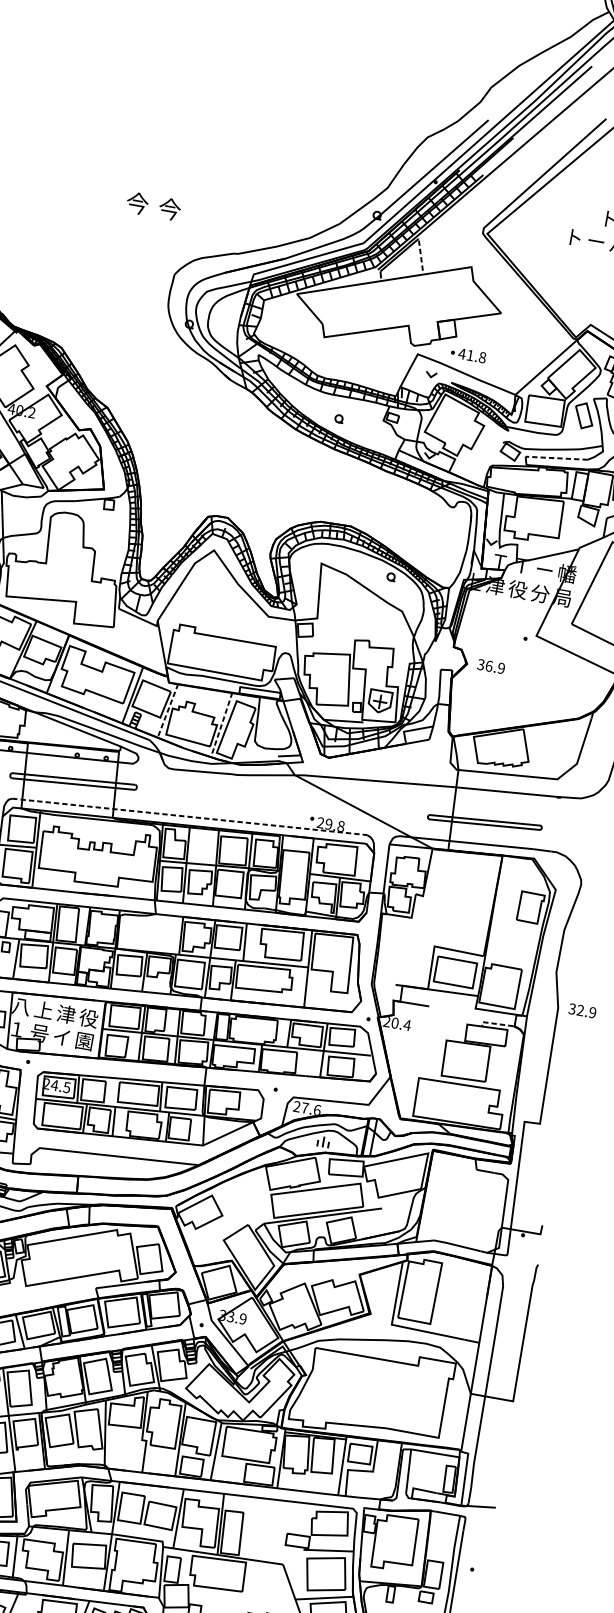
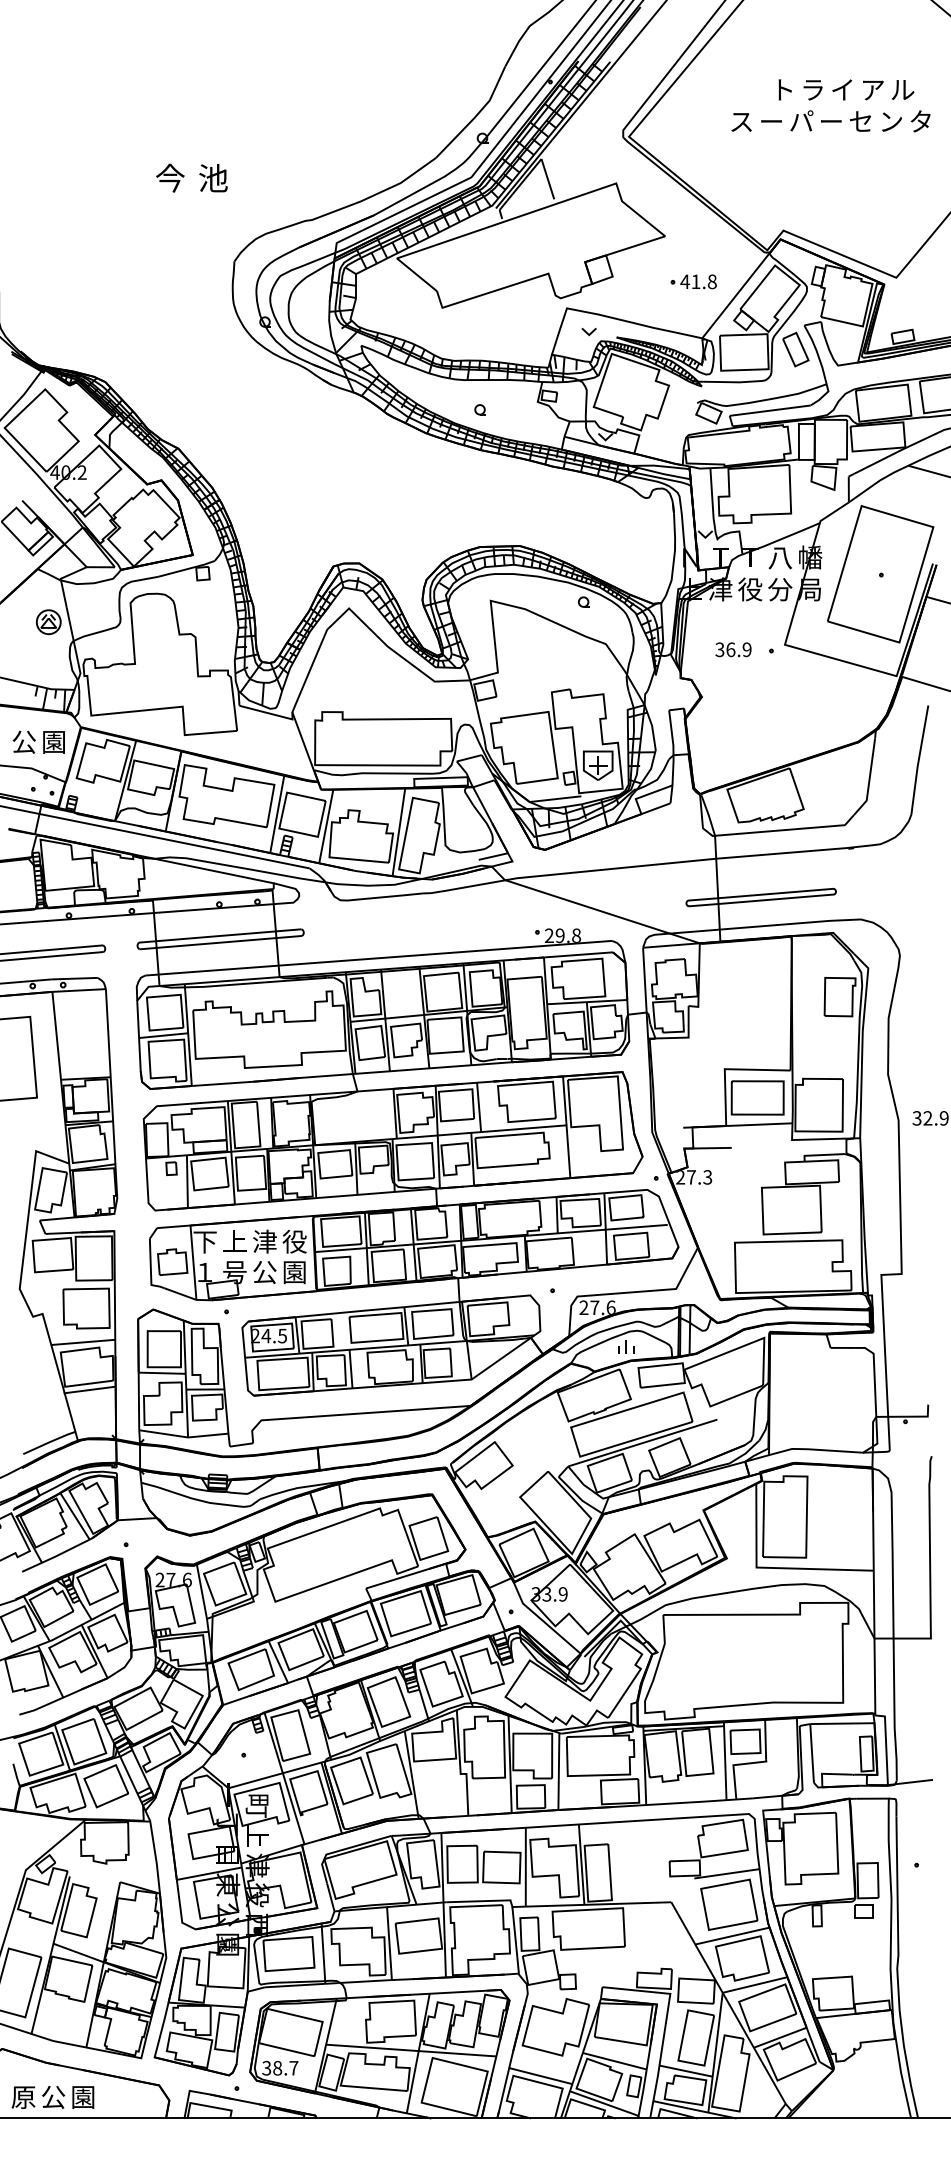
text: (170, 208) -> (213, 177), 今 -> 池
text: (573, 237) -> (741, 121), ト -> ス
line: (420, 254) -> (547, 178), dashed -> solid
part: (468, 354) -> (693, 281), moved
line: (556, 458) -> (770, 410), dashed -> solid
text: (543, 570) -> (779, 558), ー -> 八
text: (491, 666) -> (733, 649), moved
line: (168, 711) -> (326, 826), dashed -> solid
line: (221, 725) -> (398, 832), dashed -> solid
line: (190, 817) -> (379, 958), dashed -> solid
text: (20, 1006) -> (204, 1242), 八 -> 下
text: (401, 1024) -> (699, 1177), 20.4 -> 27.3
line: (495, 1024) -> (821, 1155), dashed -> solid
text: (61, 1037) -> (264, 1272), イ -> 公

